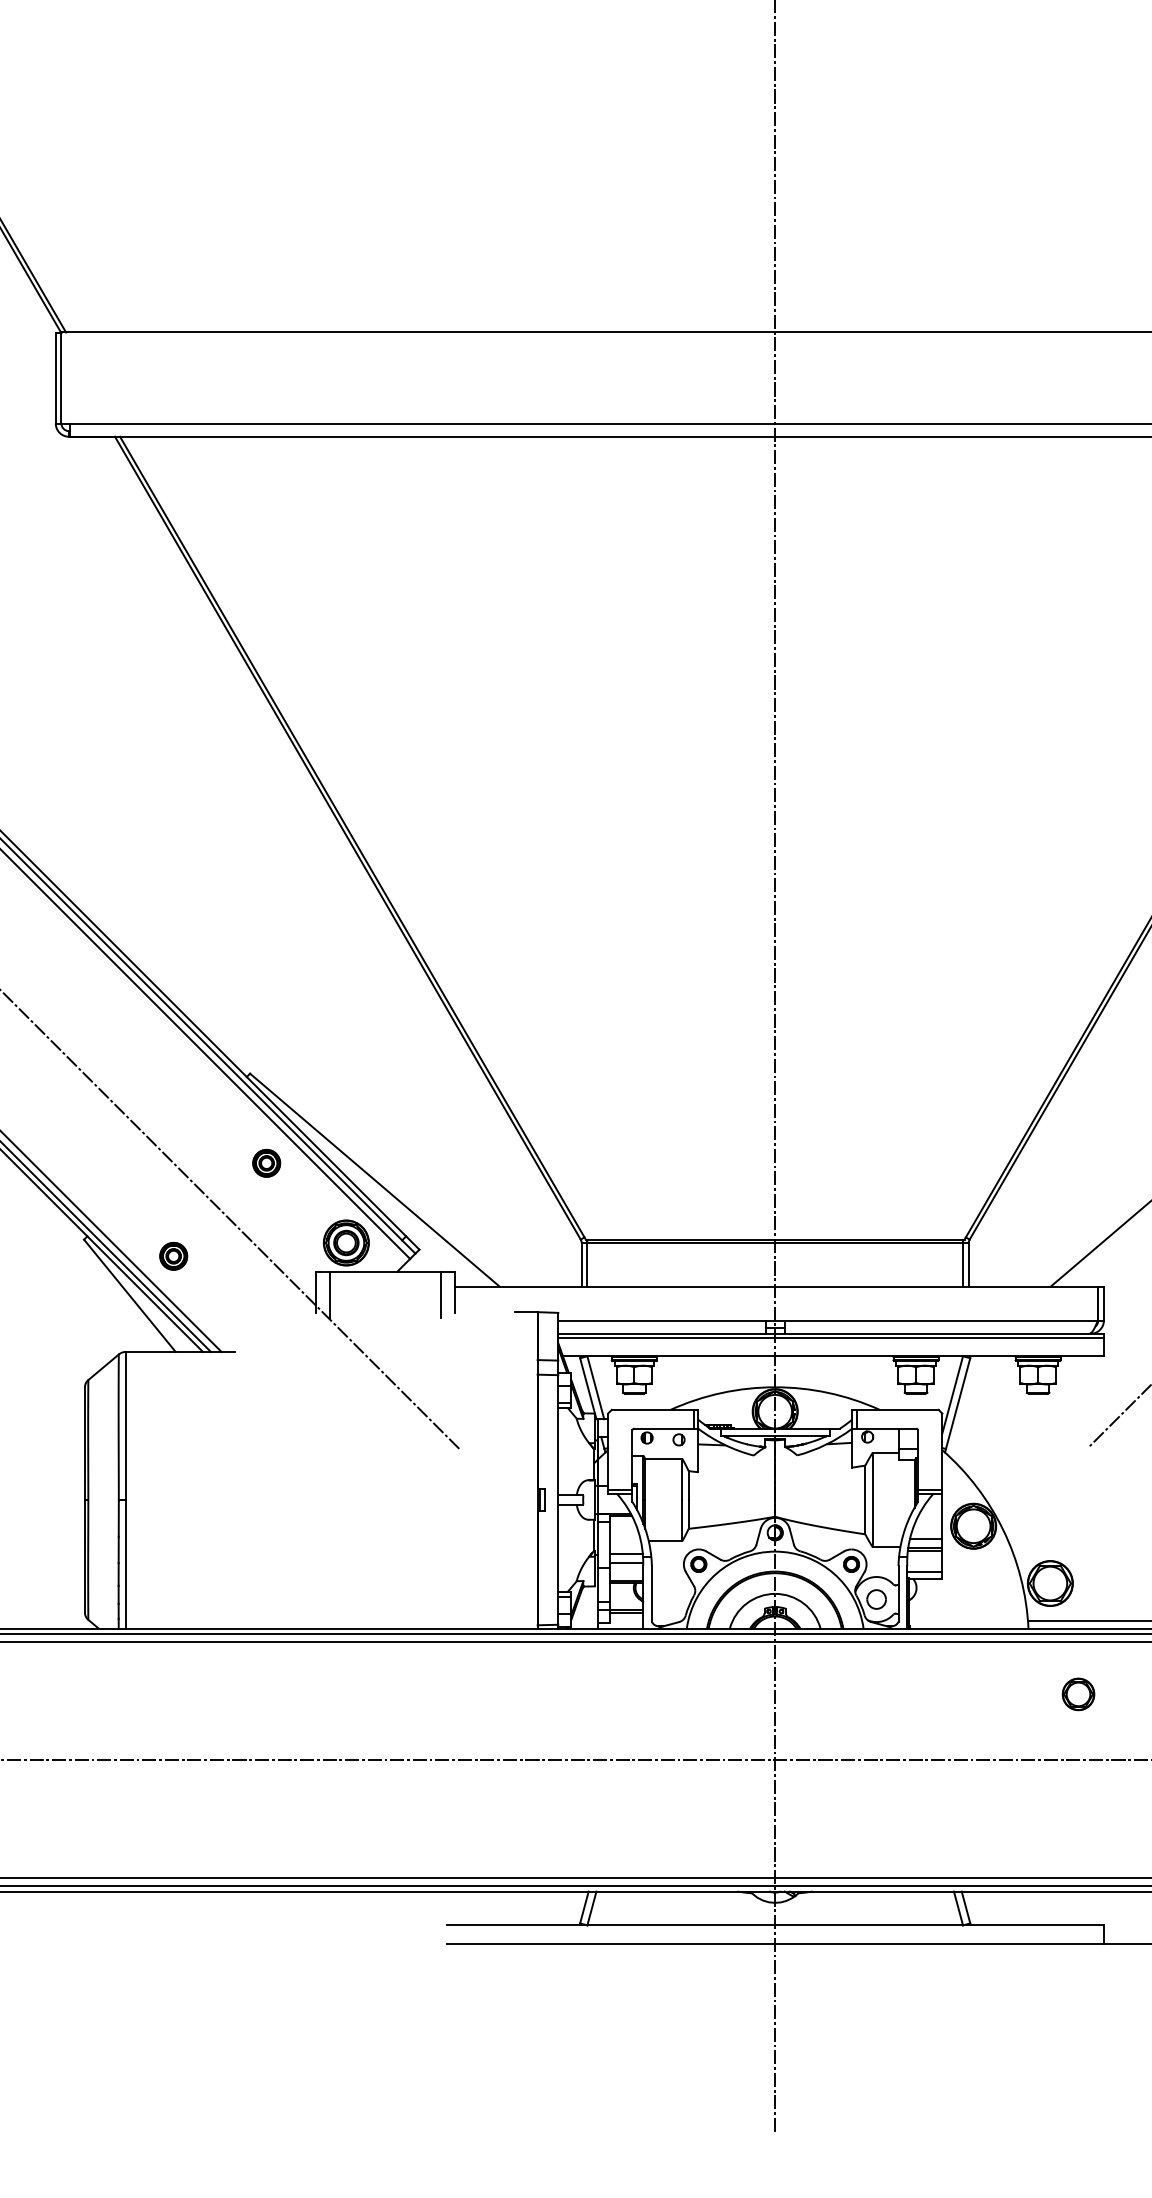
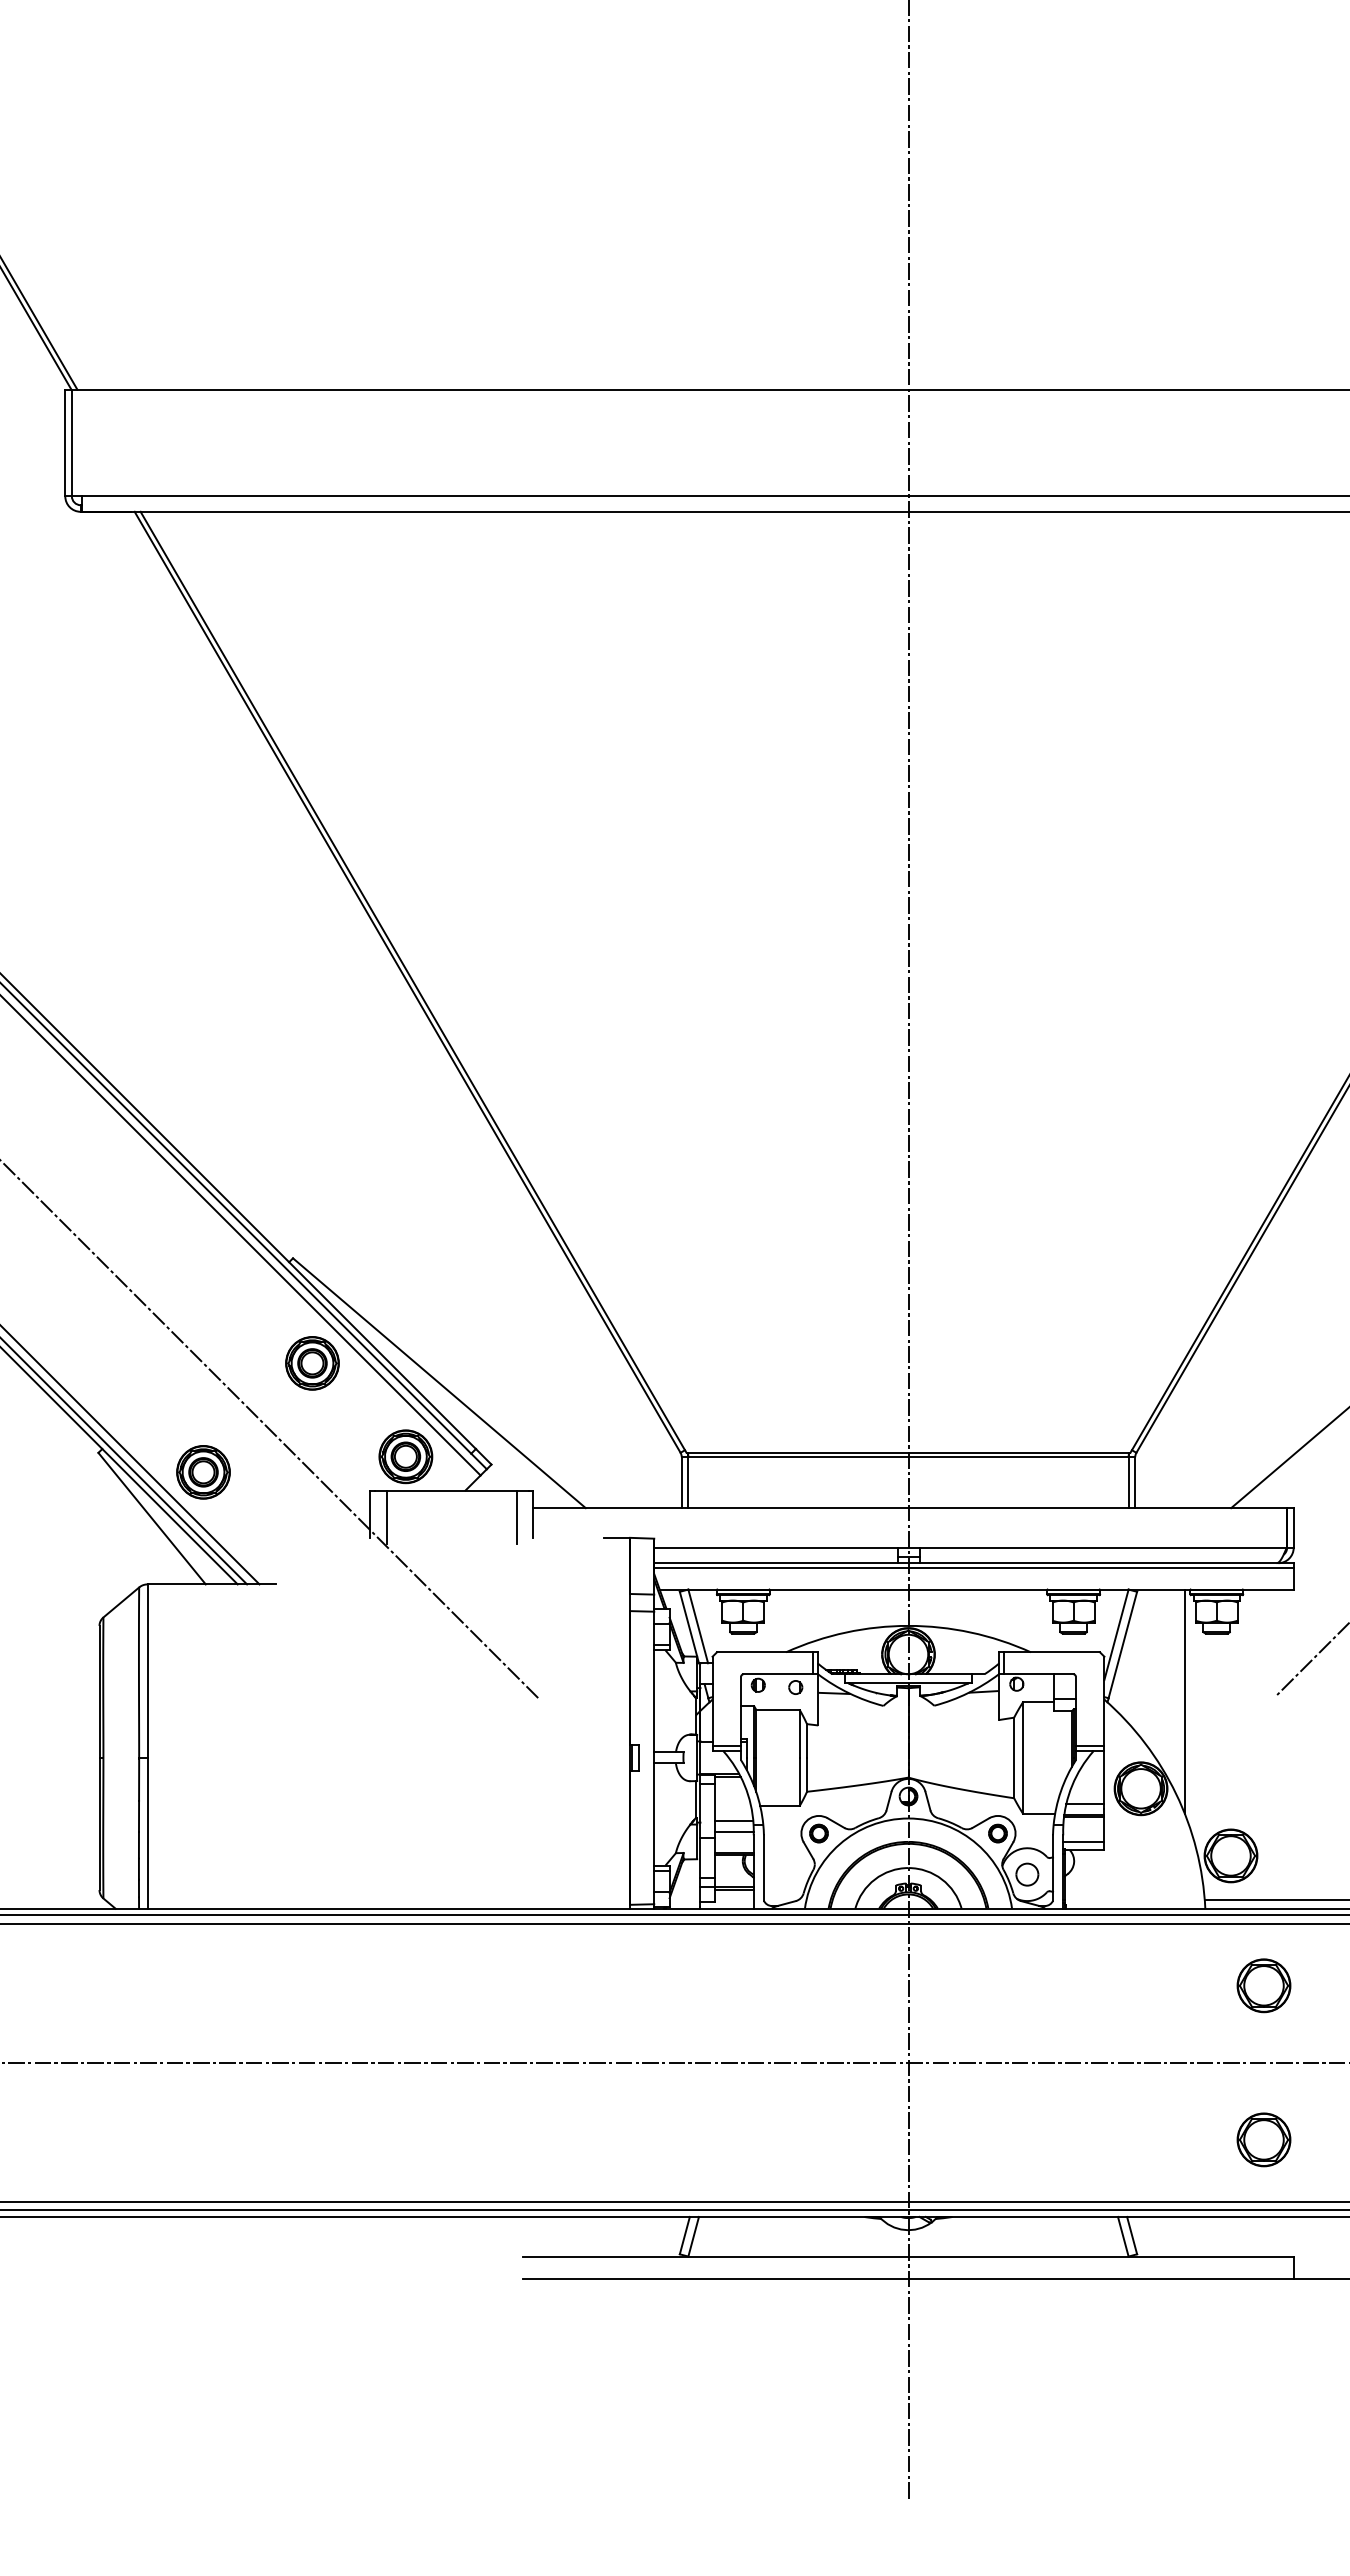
part: (266, 1163) -> (312, 1363), size x1.67
part: (173, 1256) -> (203, 1472), size x1.67
line: (1010, 1451) -> (1184, 1701), added
part: (1078, 1694) -> (1263, 1985), size x1.43
part: (1078, 1825) -> (1263, 2139), added

